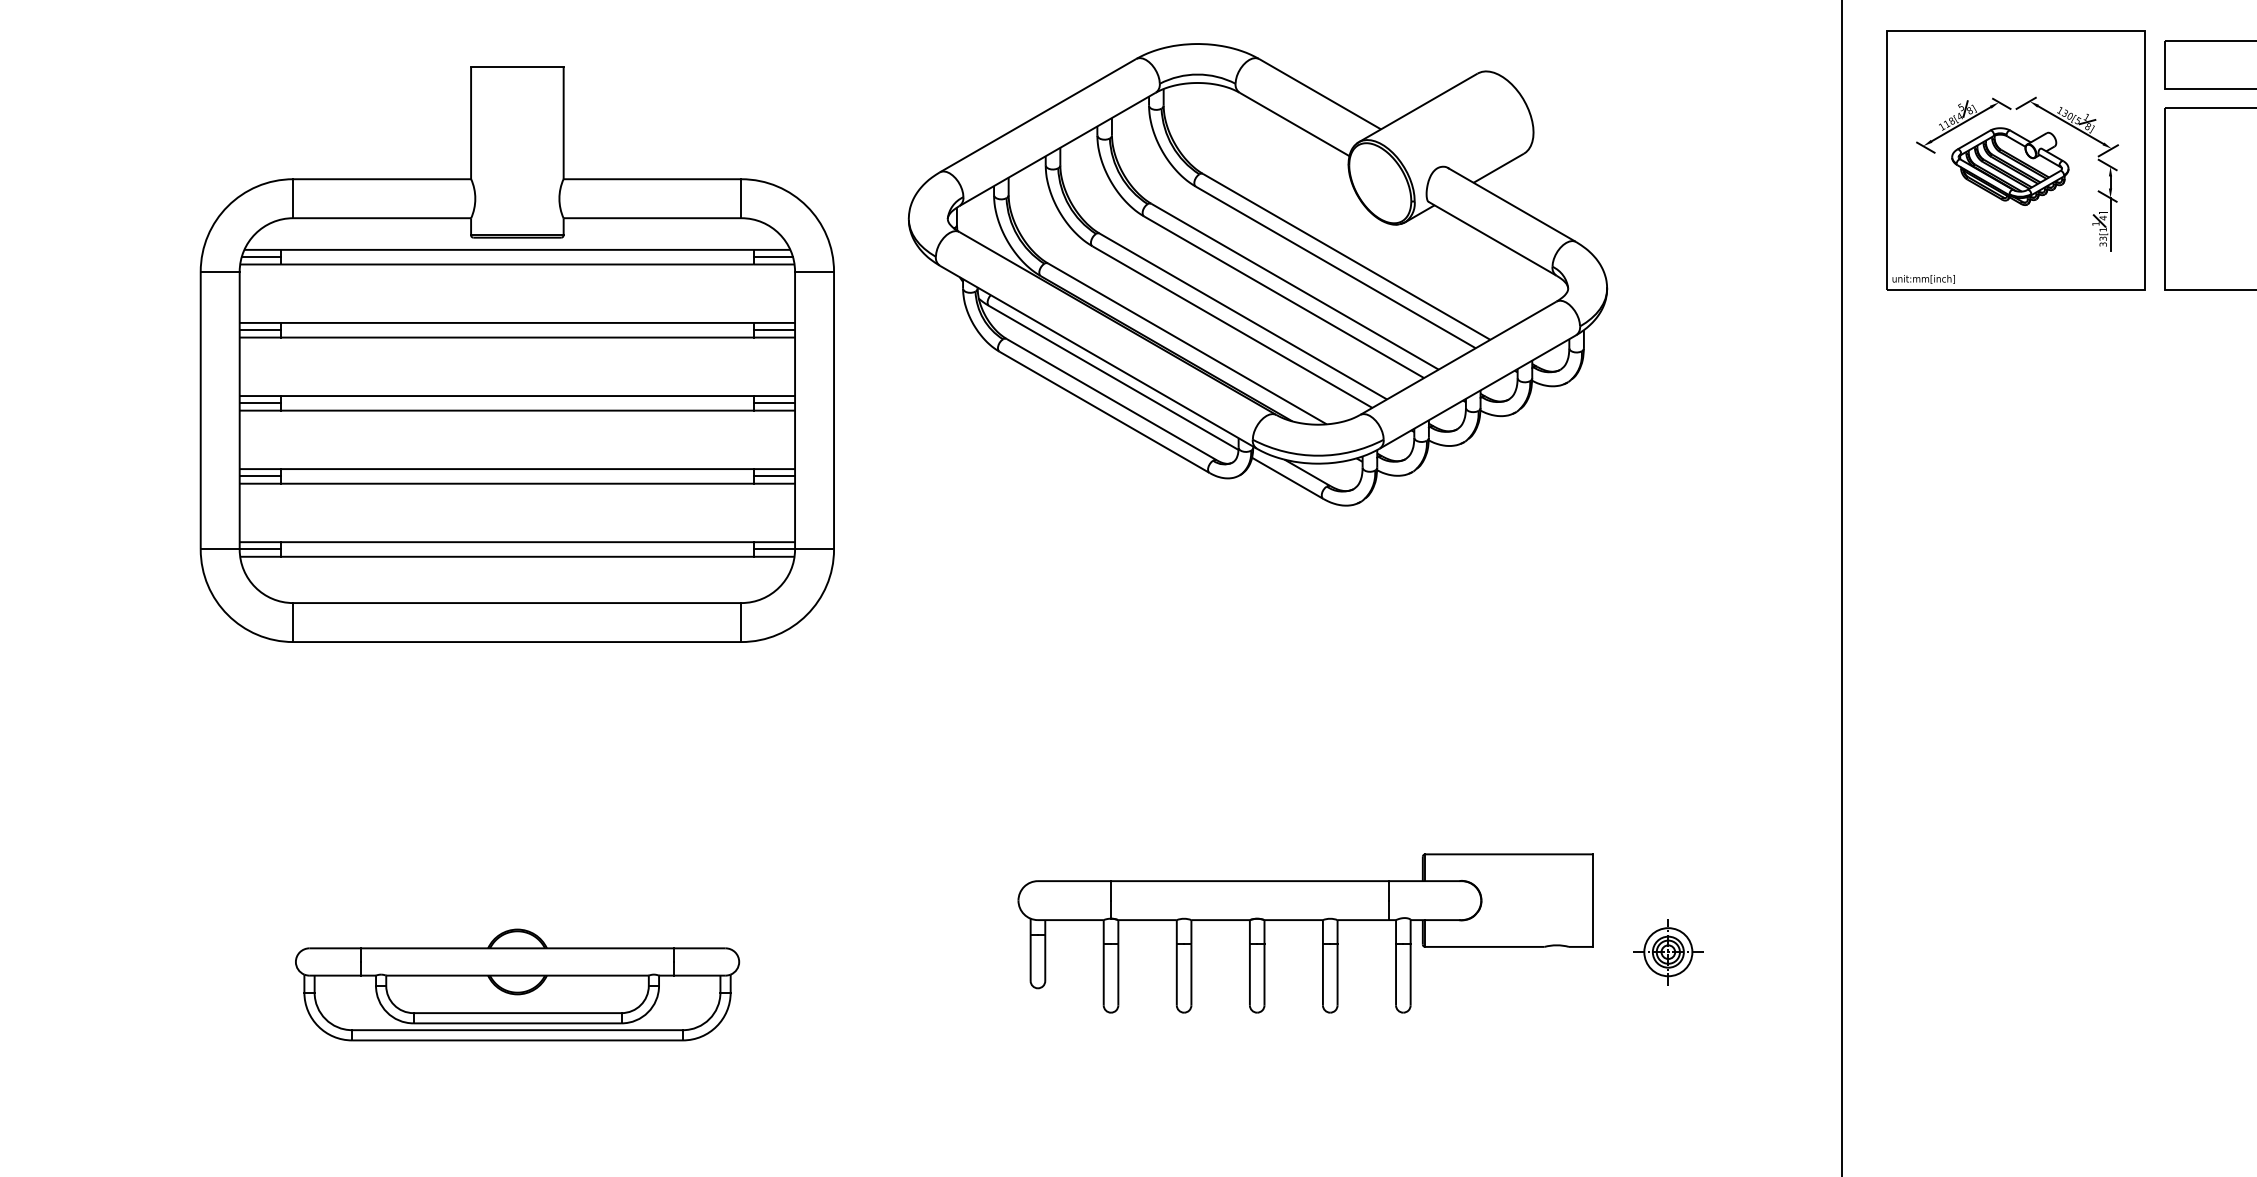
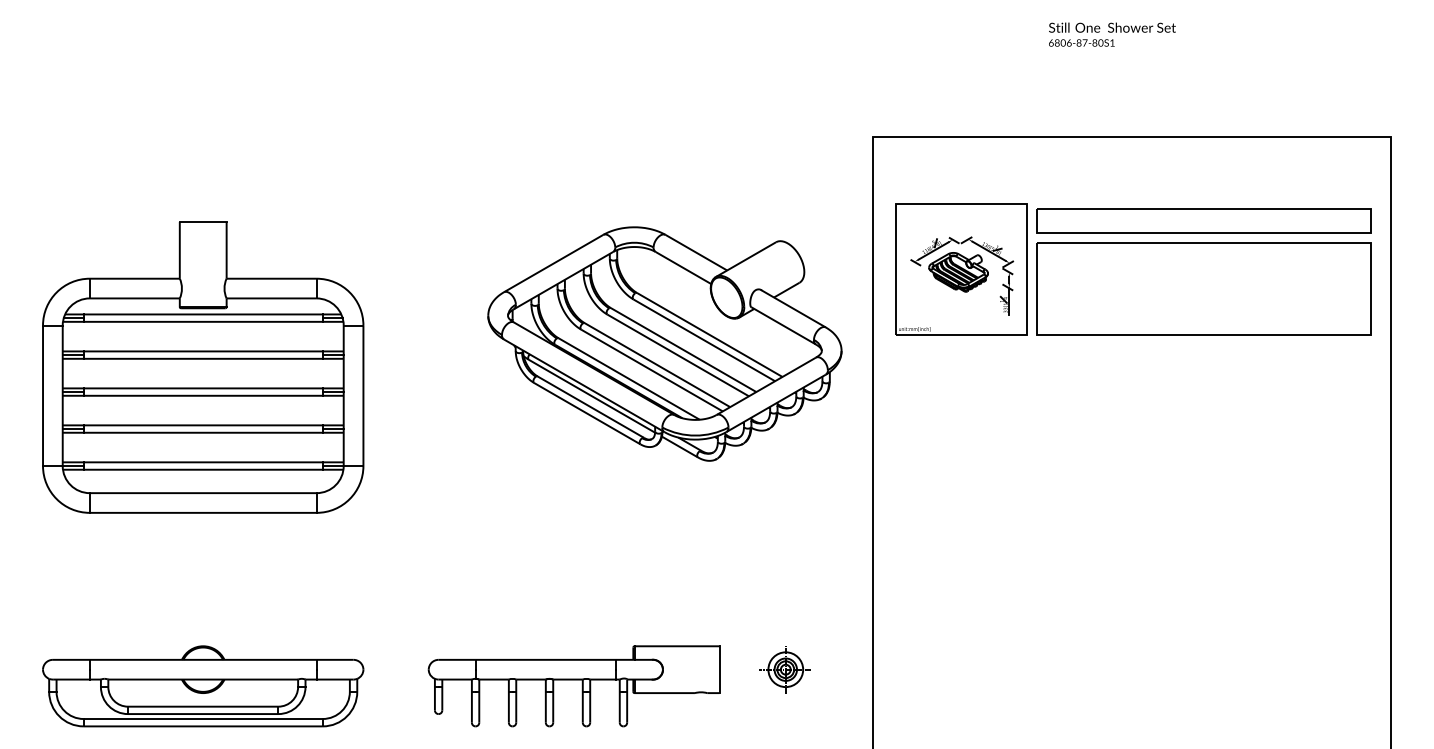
part: (1257, 273) -> (664, 343), moved
part: (1304, 933) -> (573, 686), moved
part: (1666, 951) -> (784, 669), size x1.43
part: (517, 985) -> (203, 686), size x1.43

